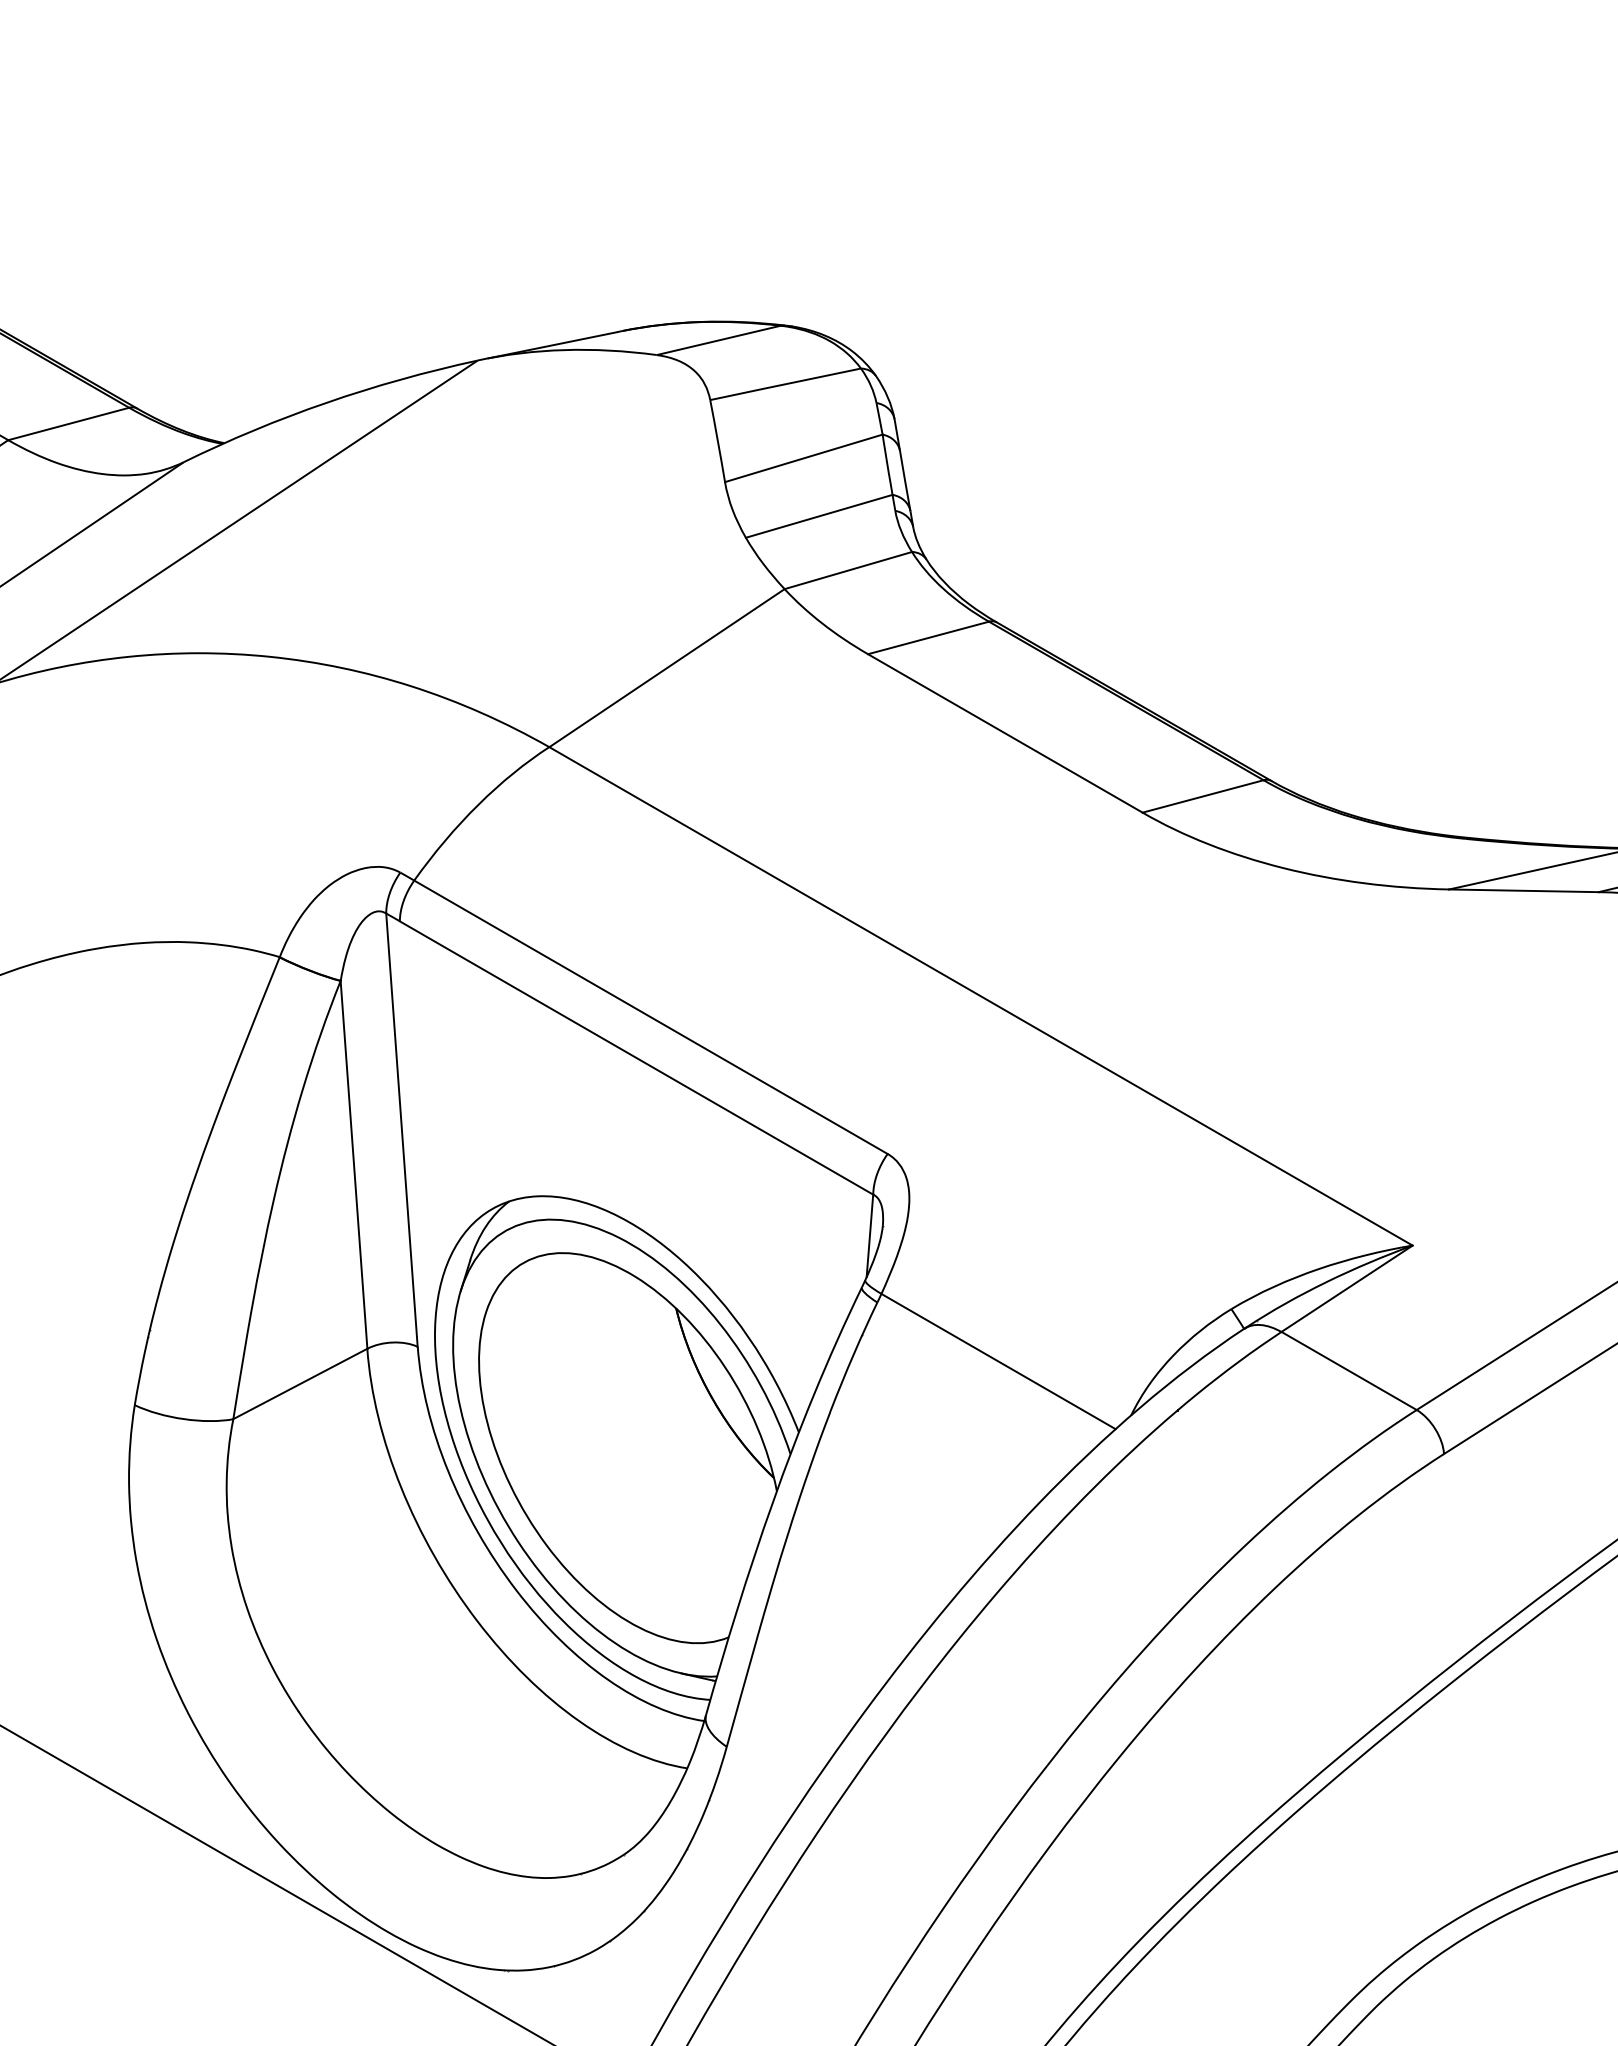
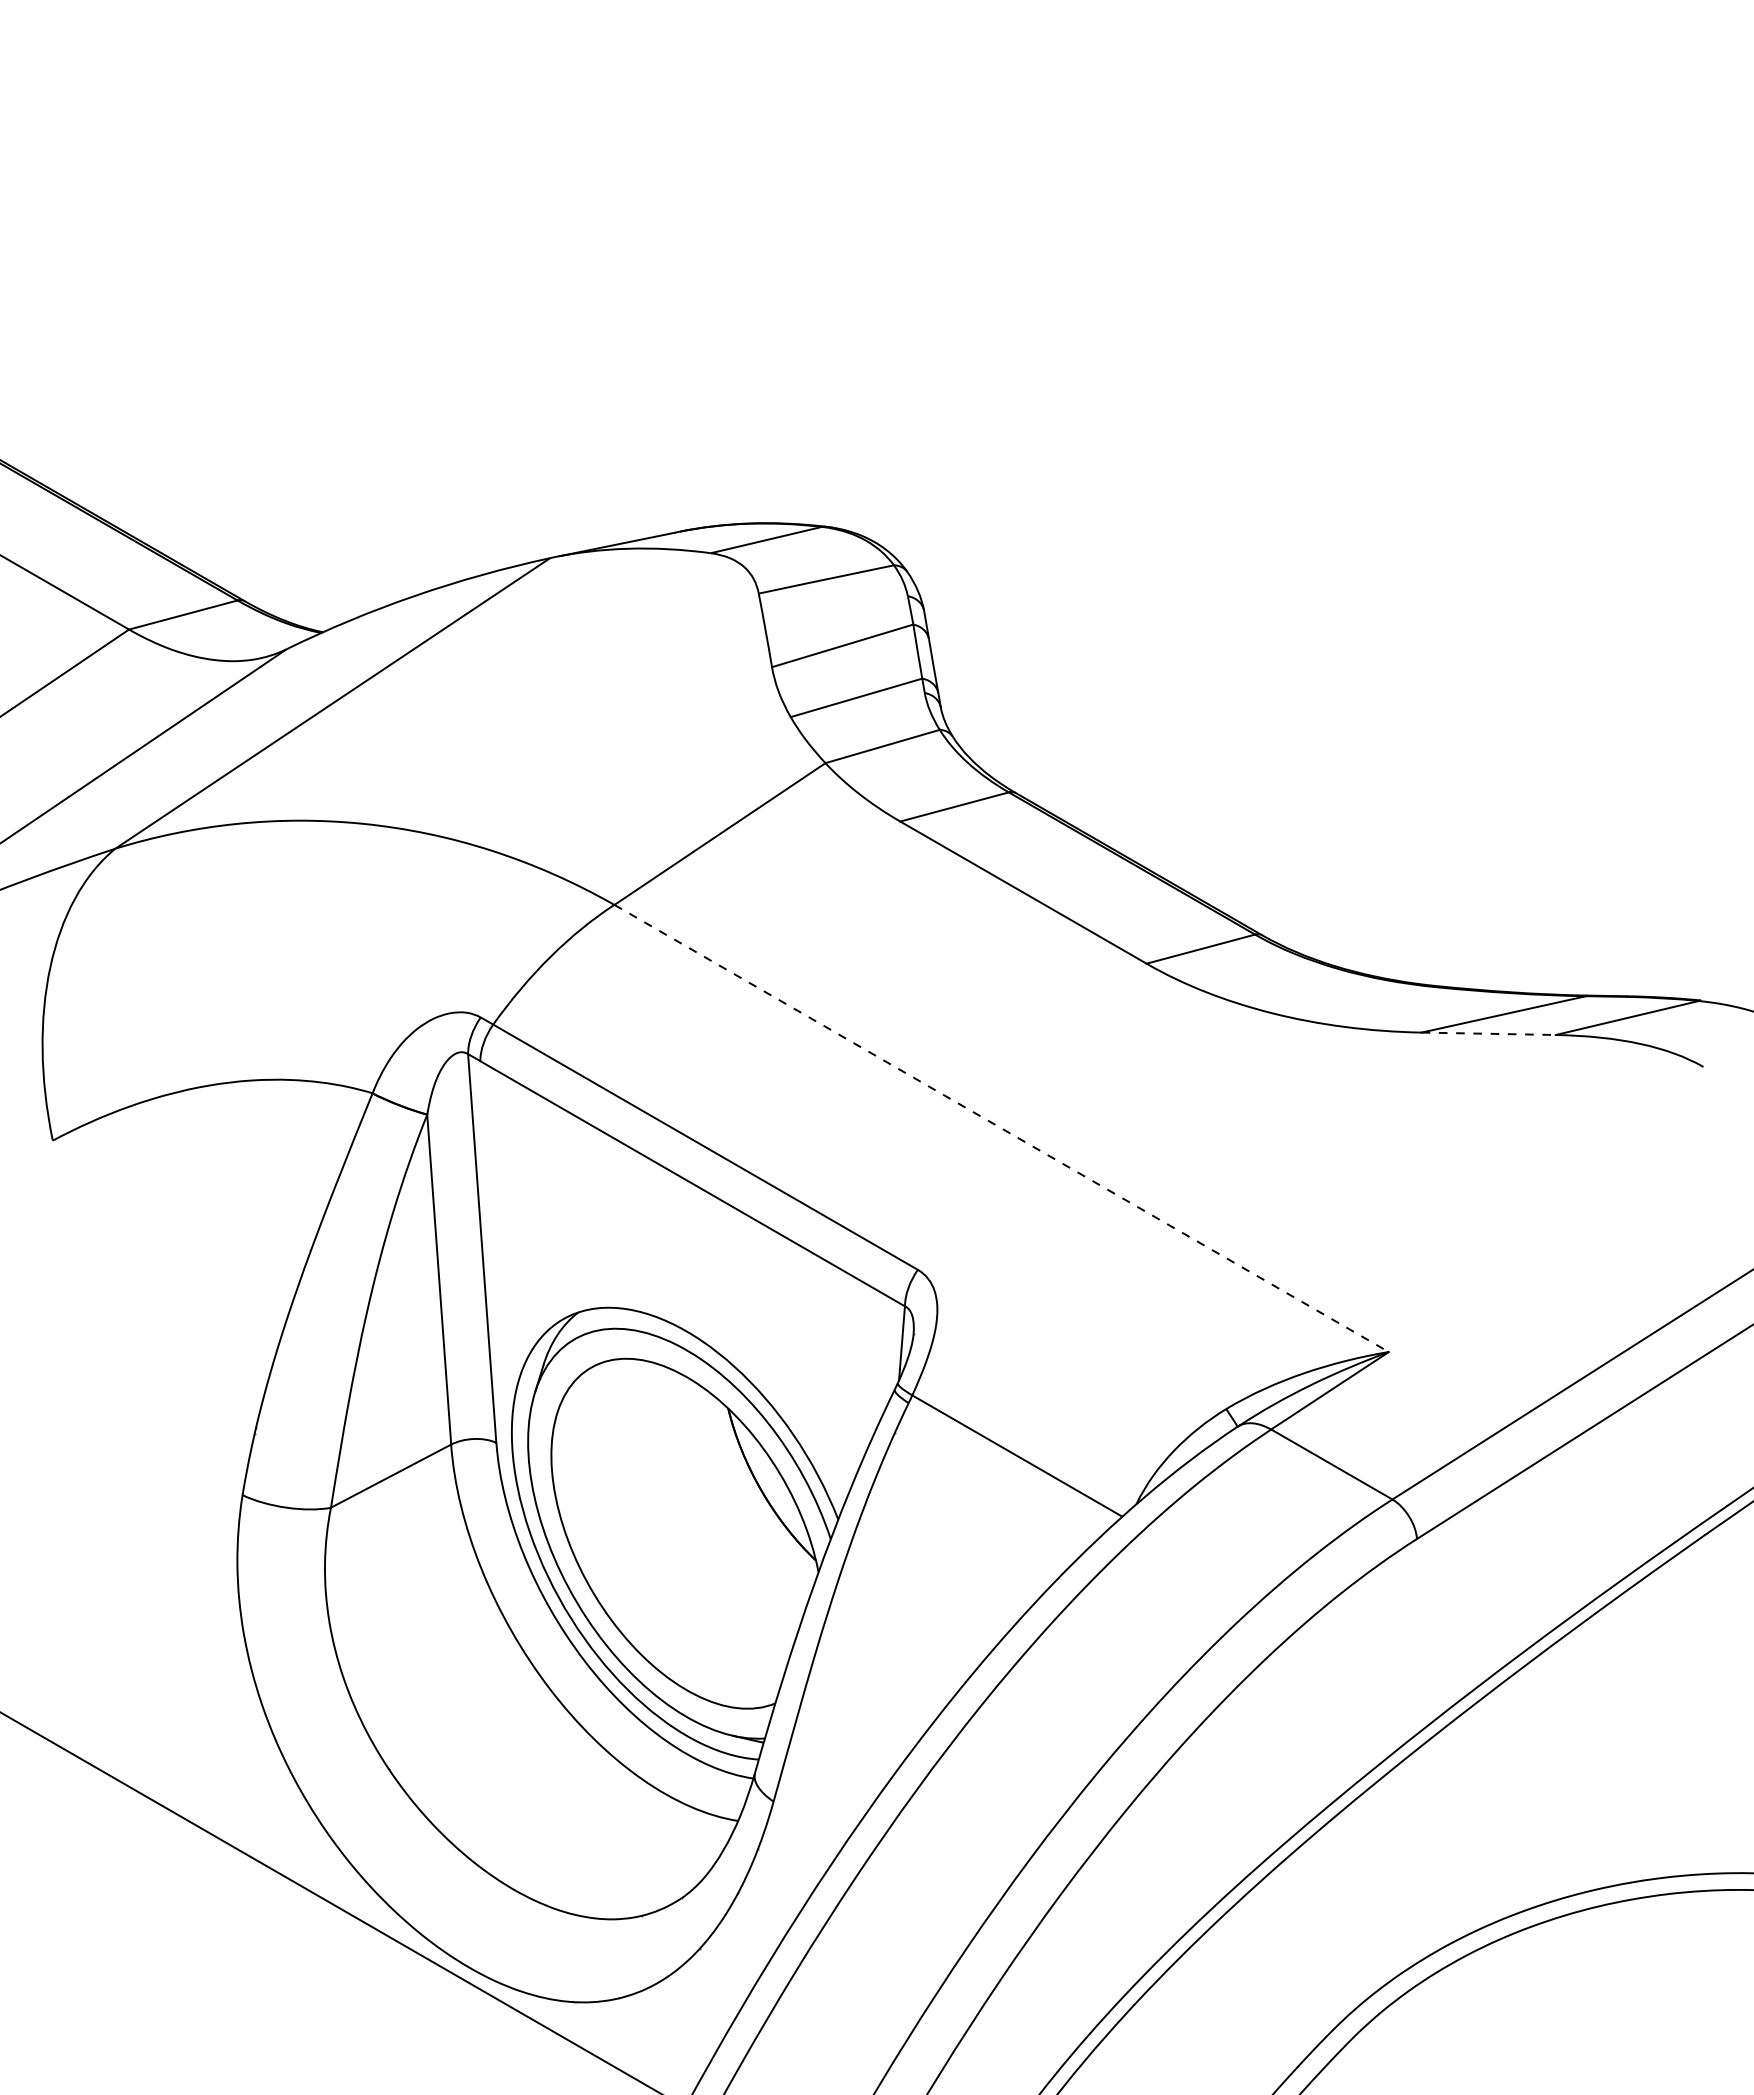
line: (1524, 890) -> (1489, 1033), solid -> dashed
line: (981, 996) -> (1002, 1128), solid -> dashed

